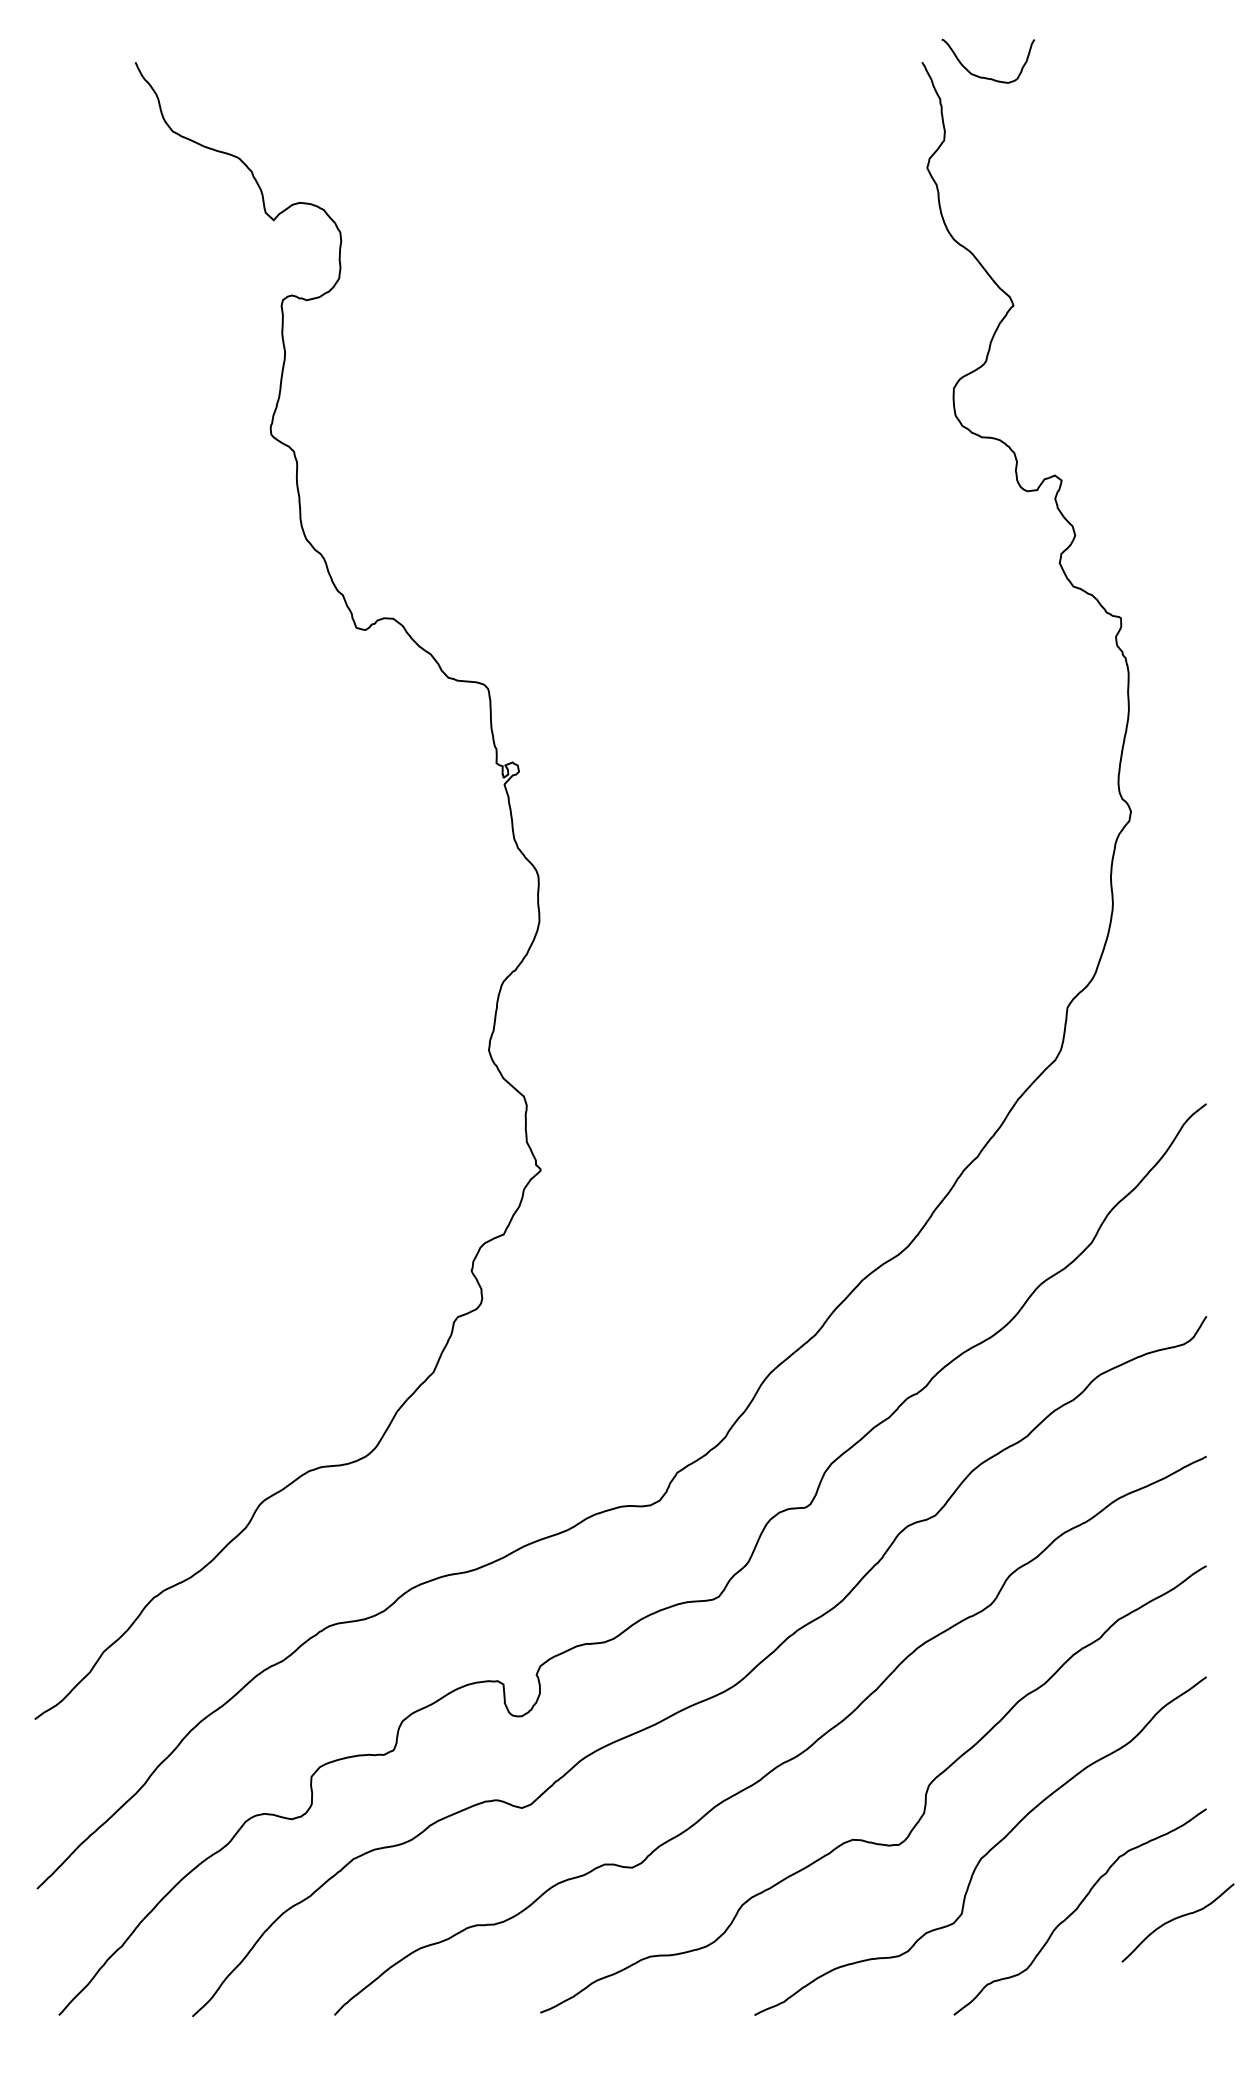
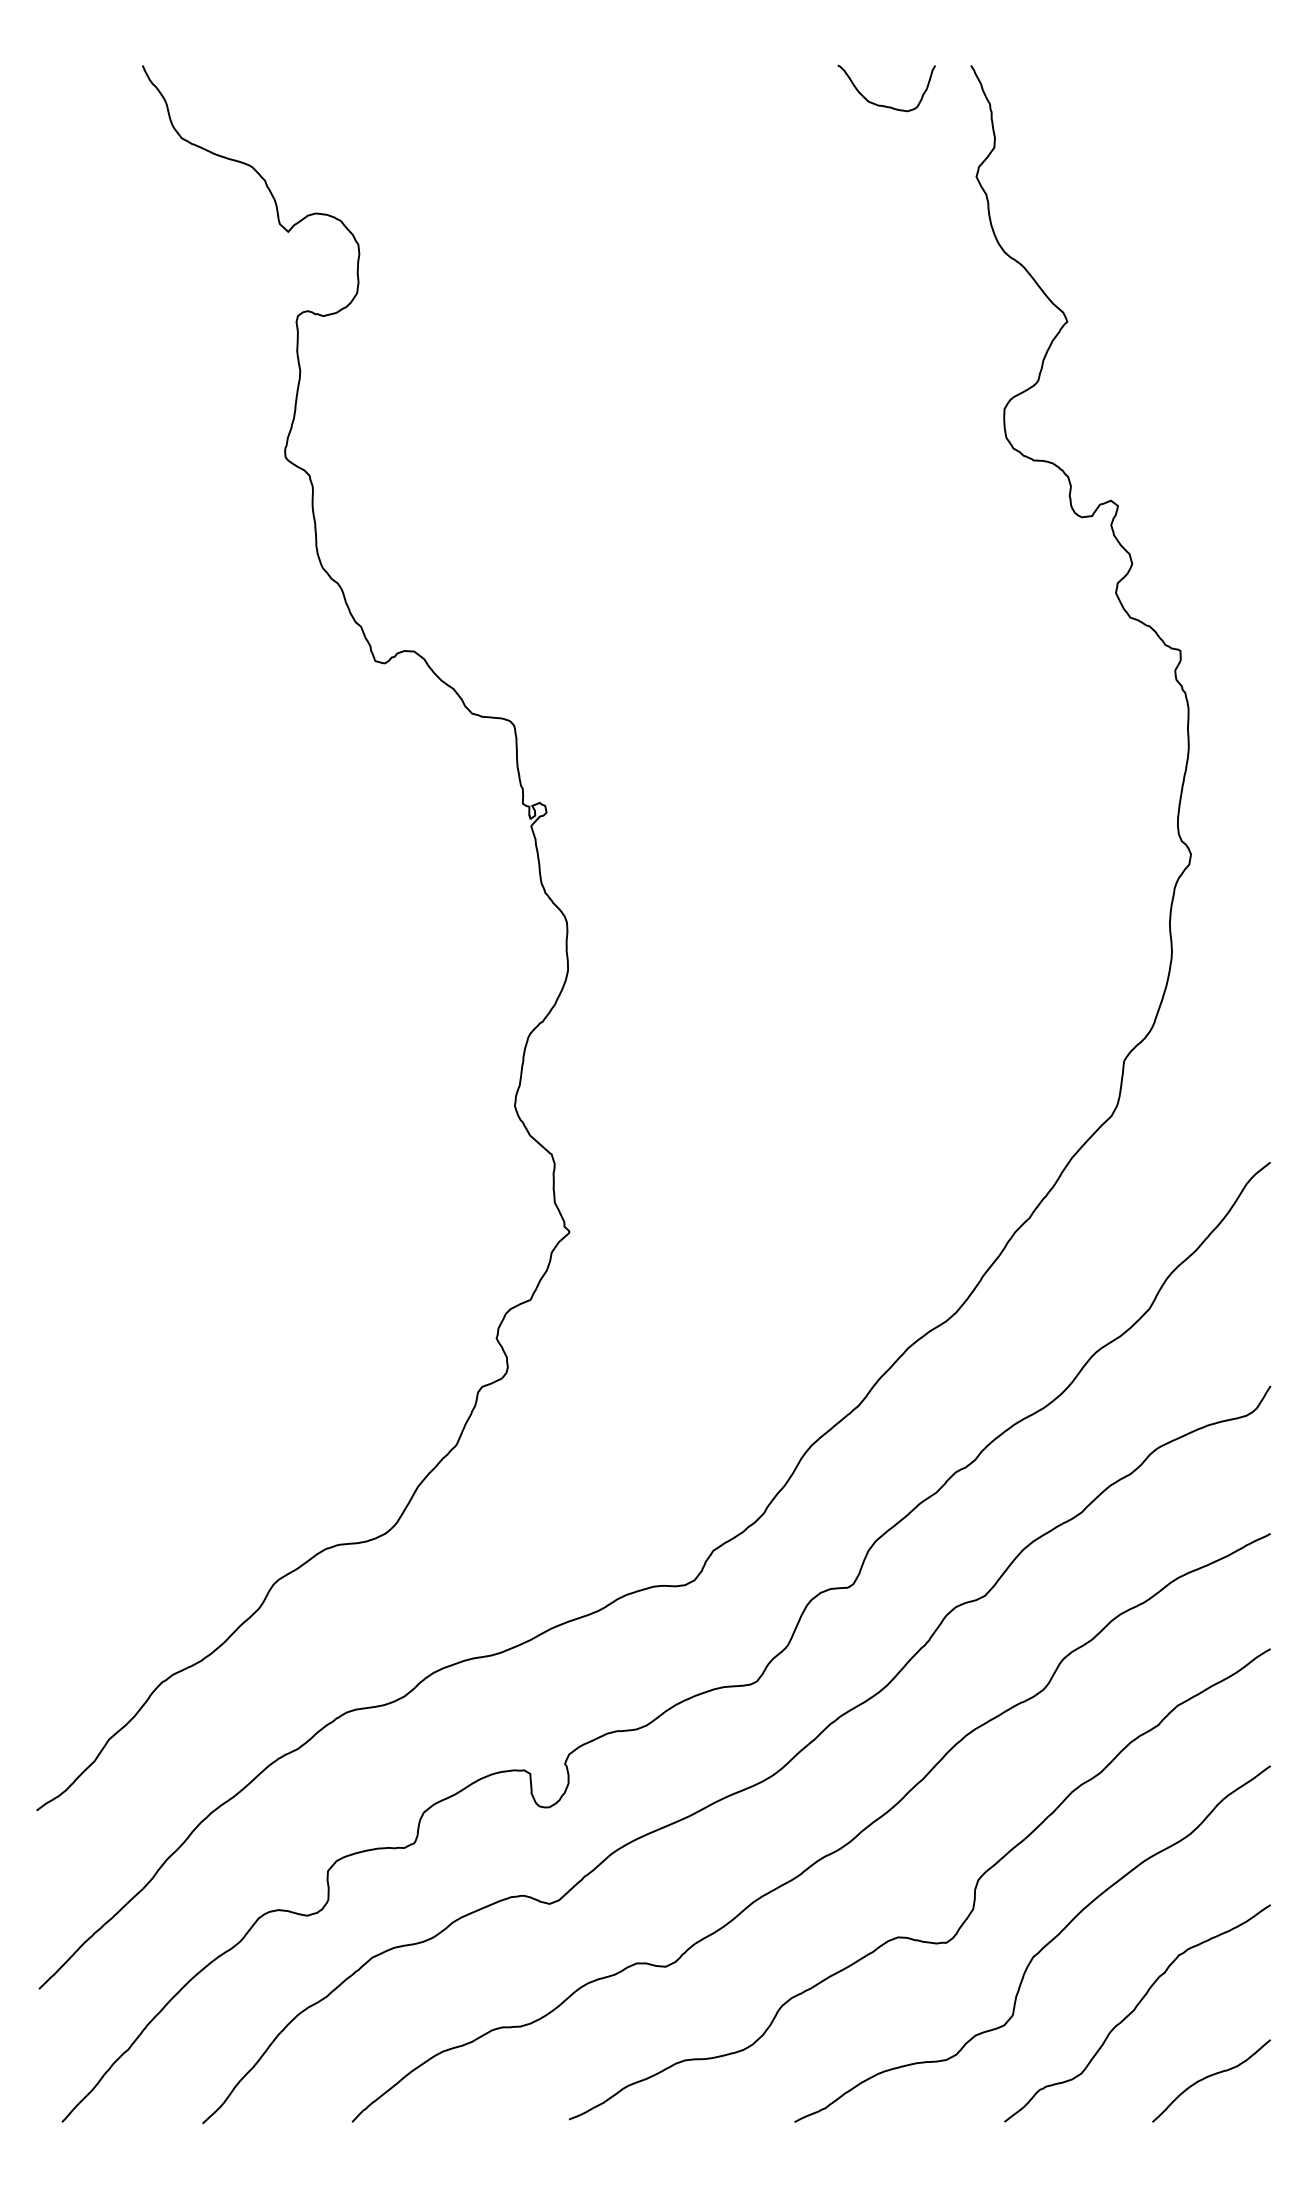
curve: (987, 77) -> (885, 105), moved
curve: (1176, 1919) -> (1209, 2077), moved

